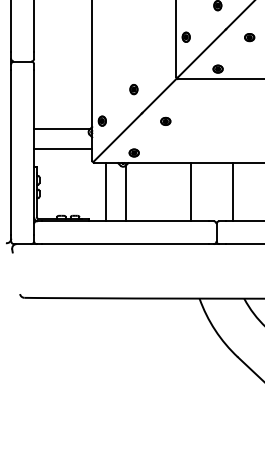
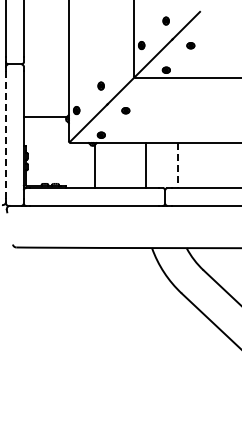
line: (62, 149) -> (45, 132), removed
line: (11, 153) -> (6, 135), solid -> dashed
line: (105, 192) -> (79, 165), removed
line: (232, 192) -> (177, 165), solid -> dashed

